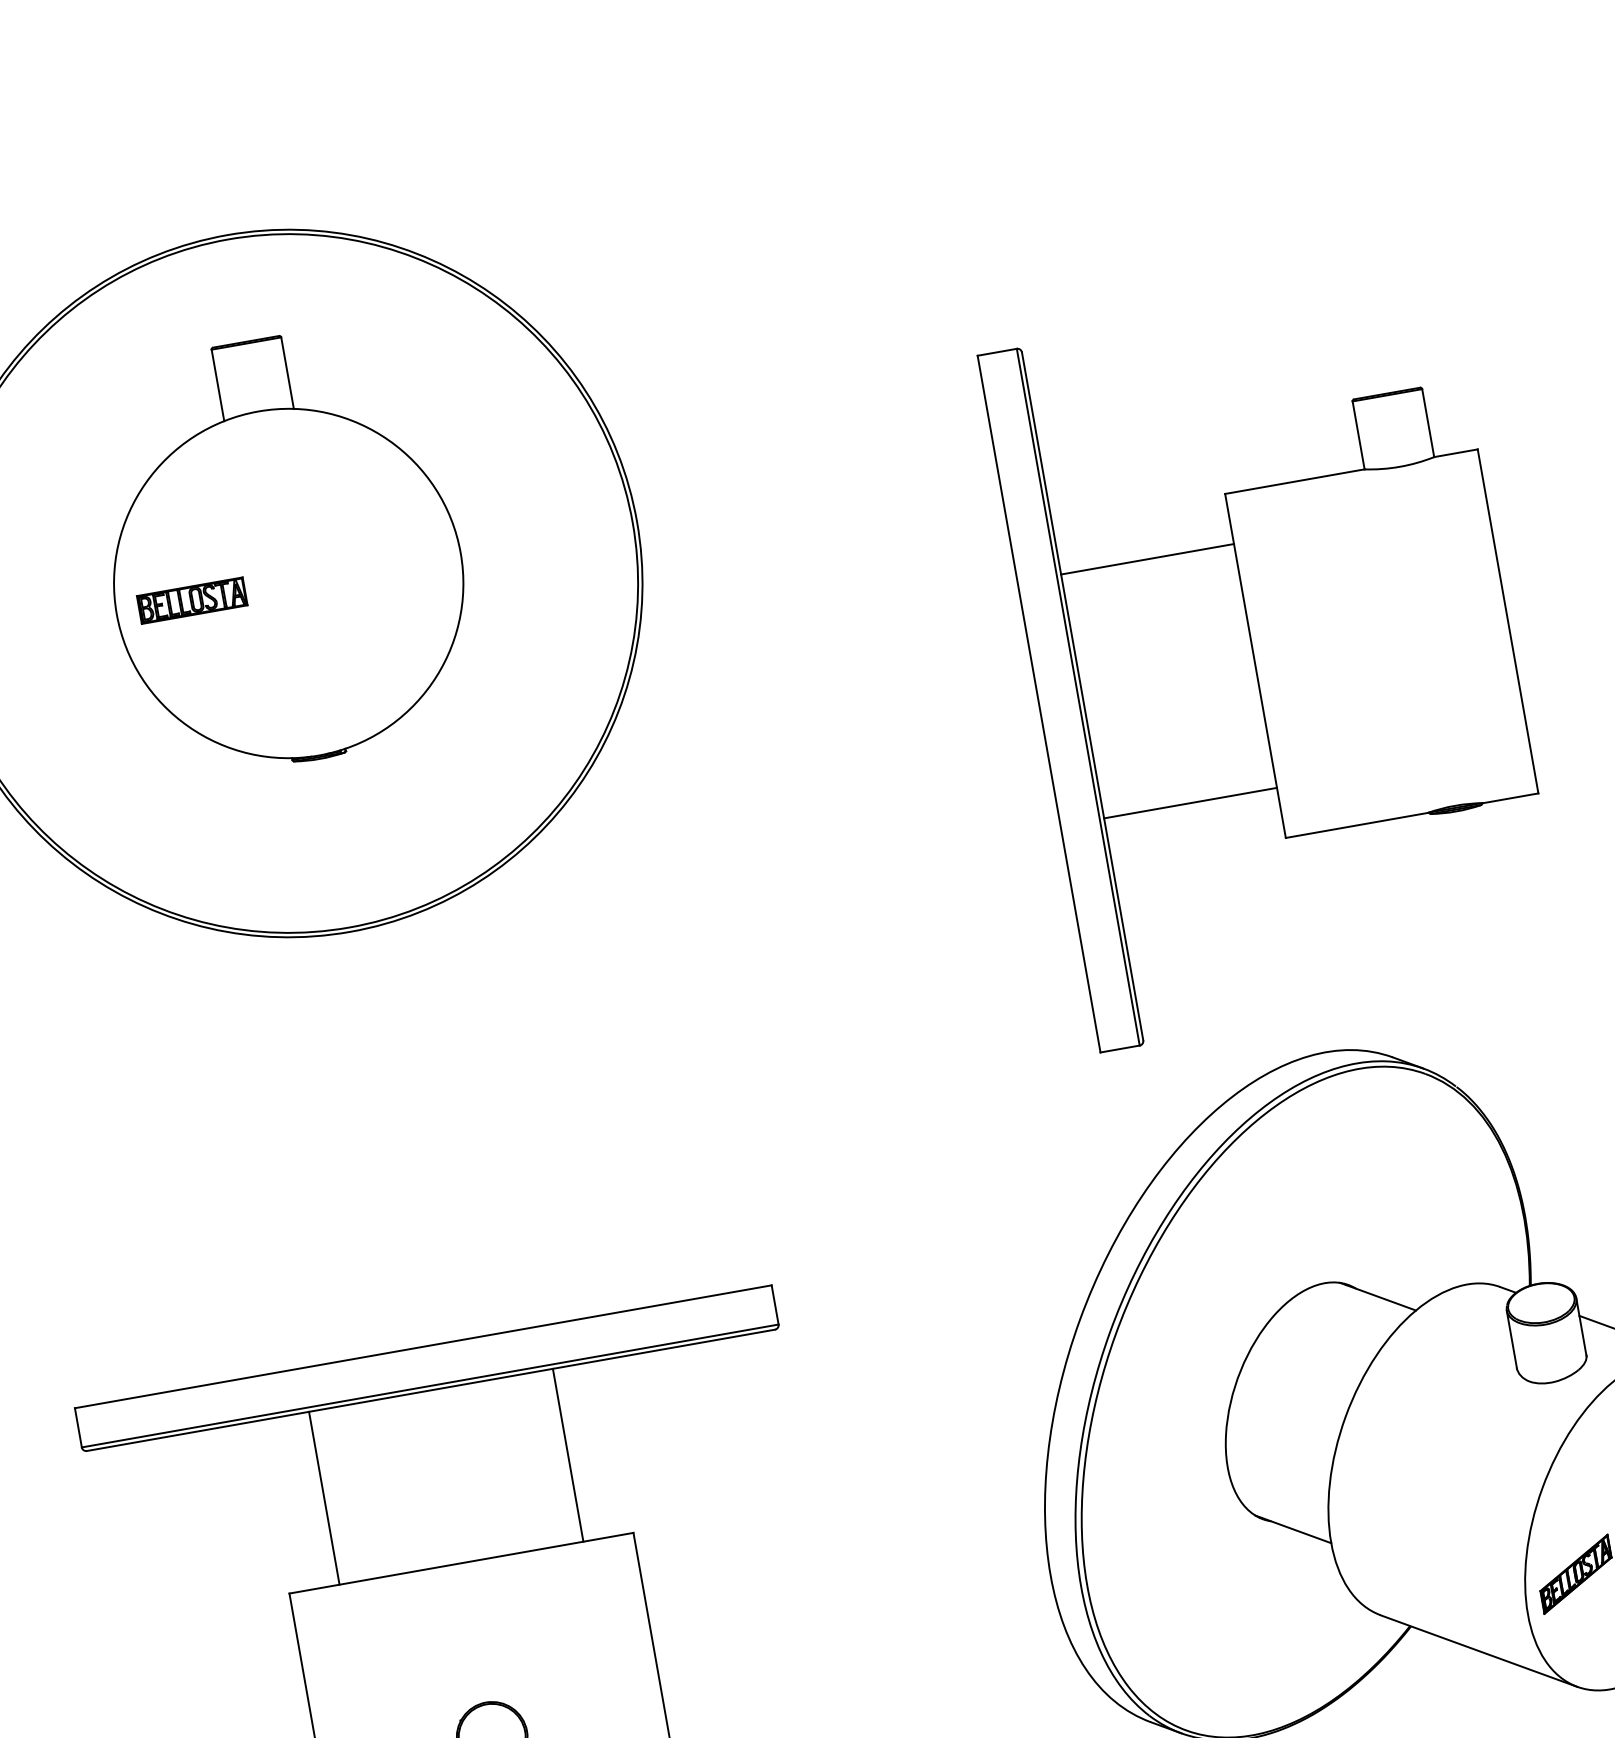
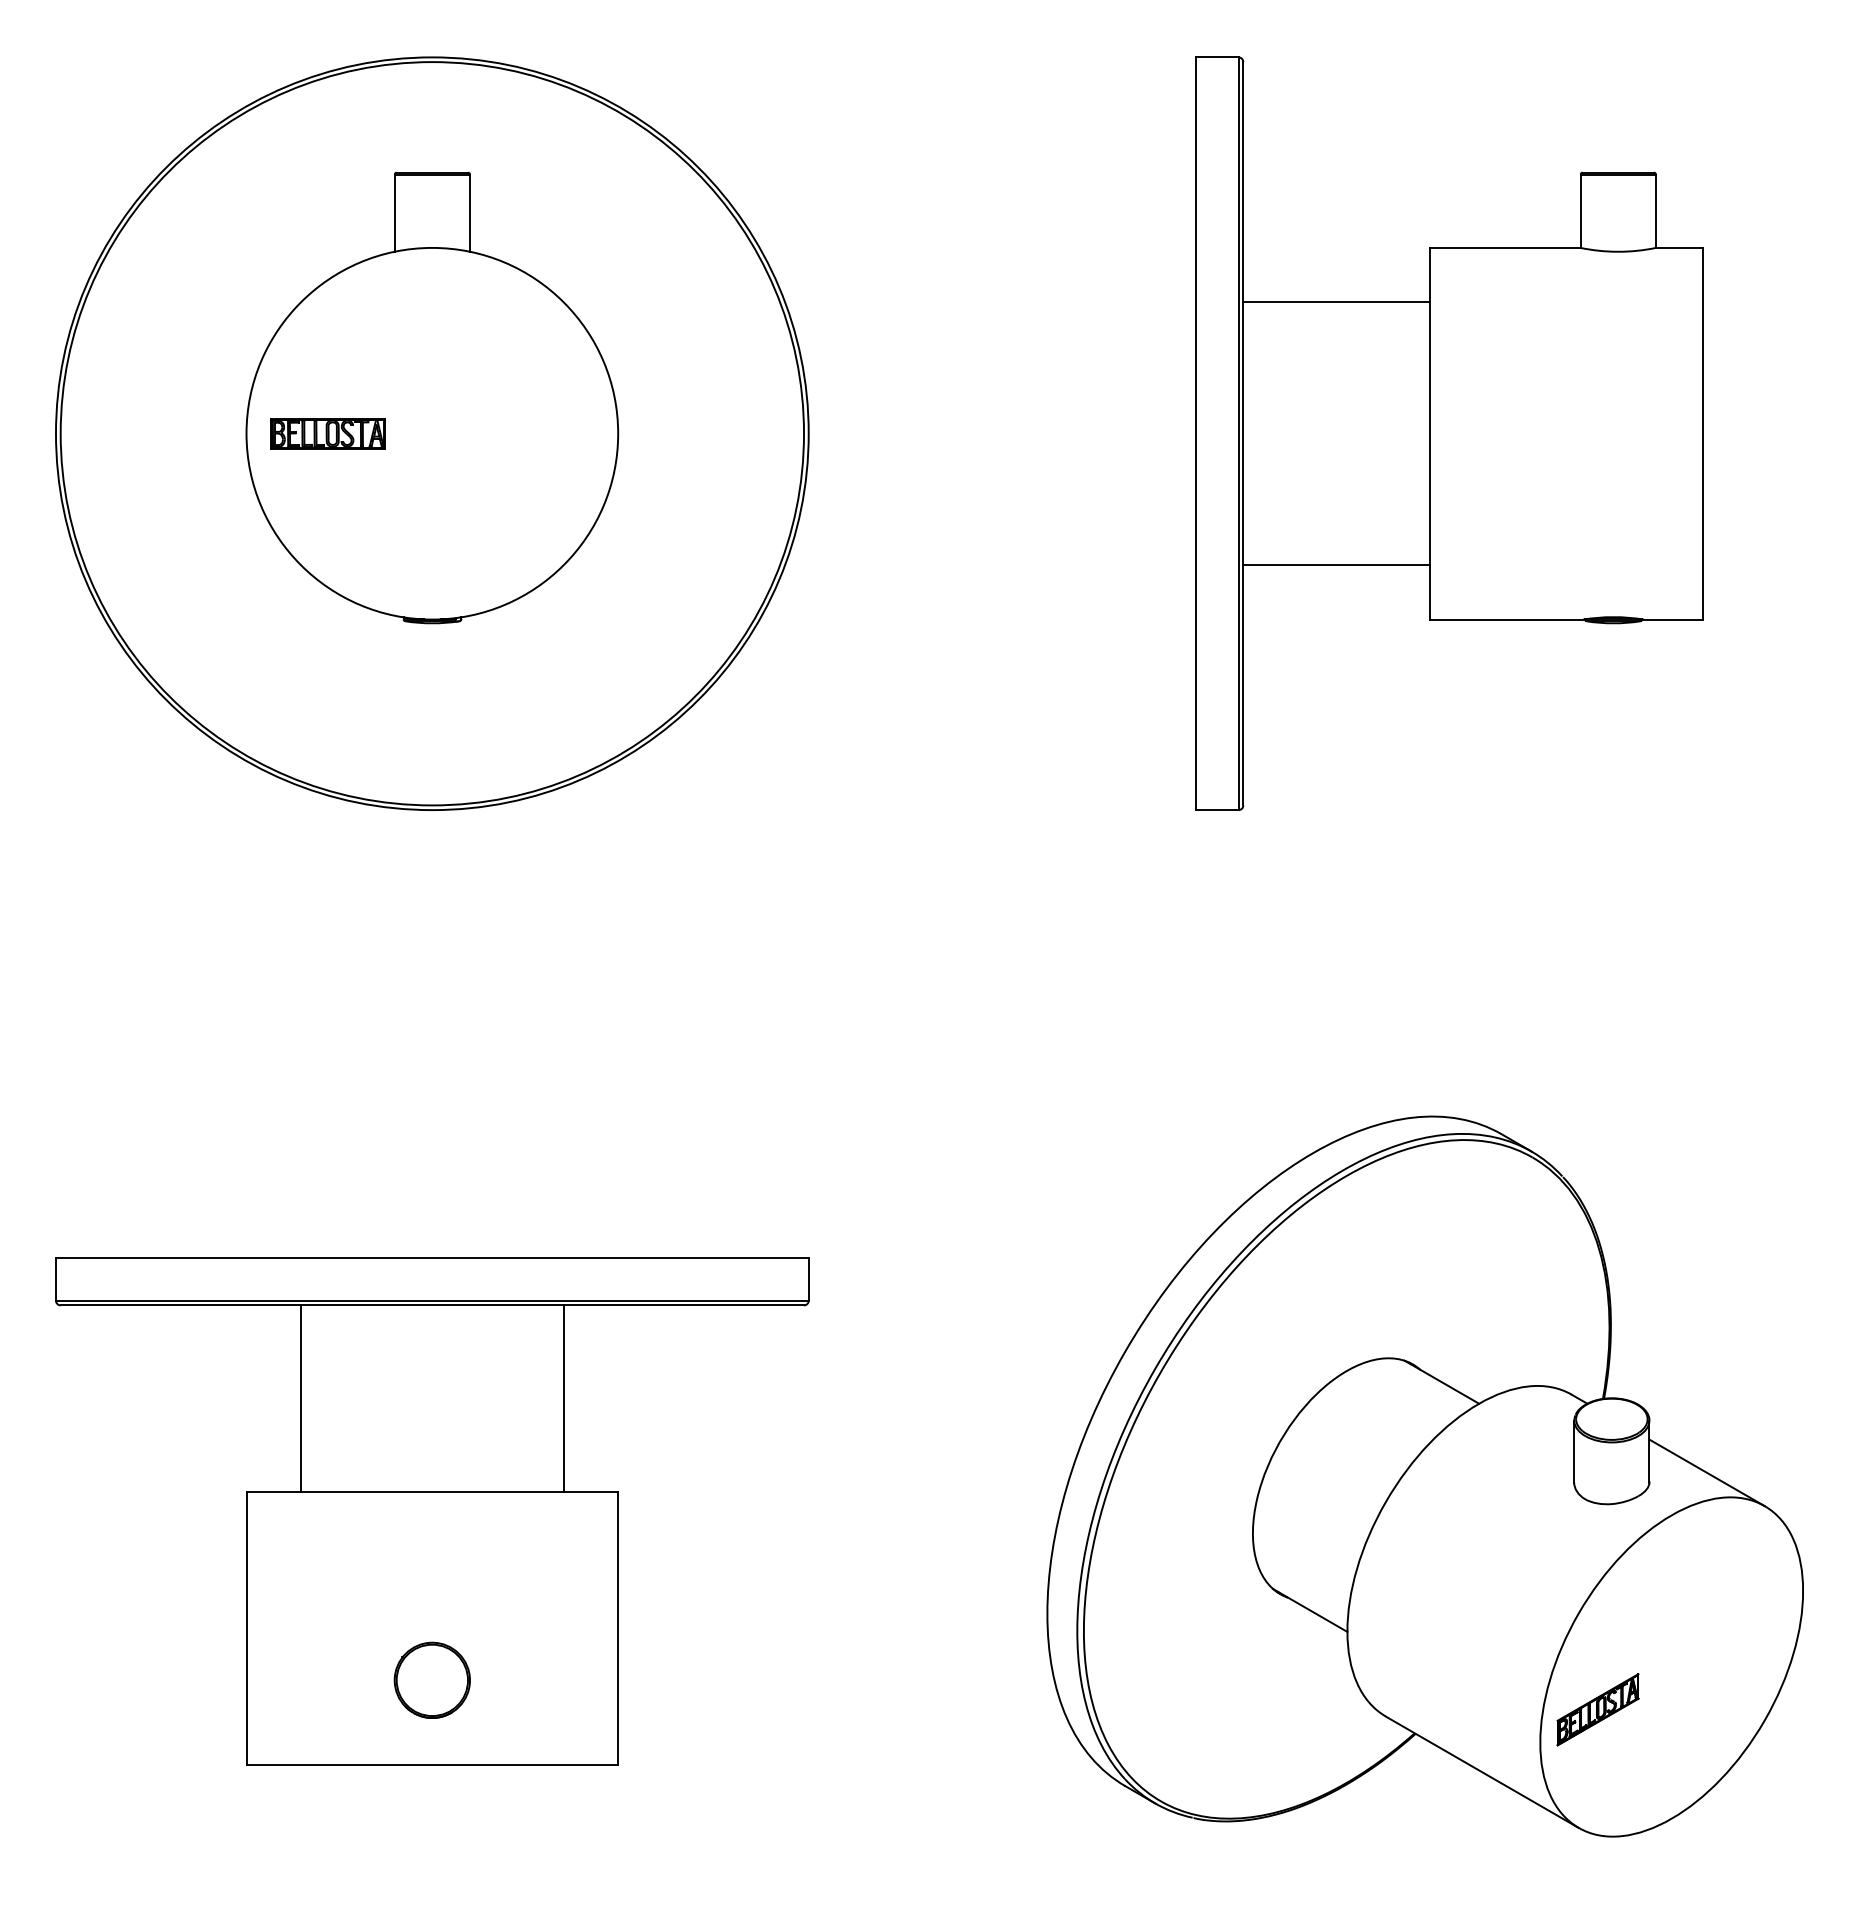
part: (1273, 662) -> (1449, 433), moved

